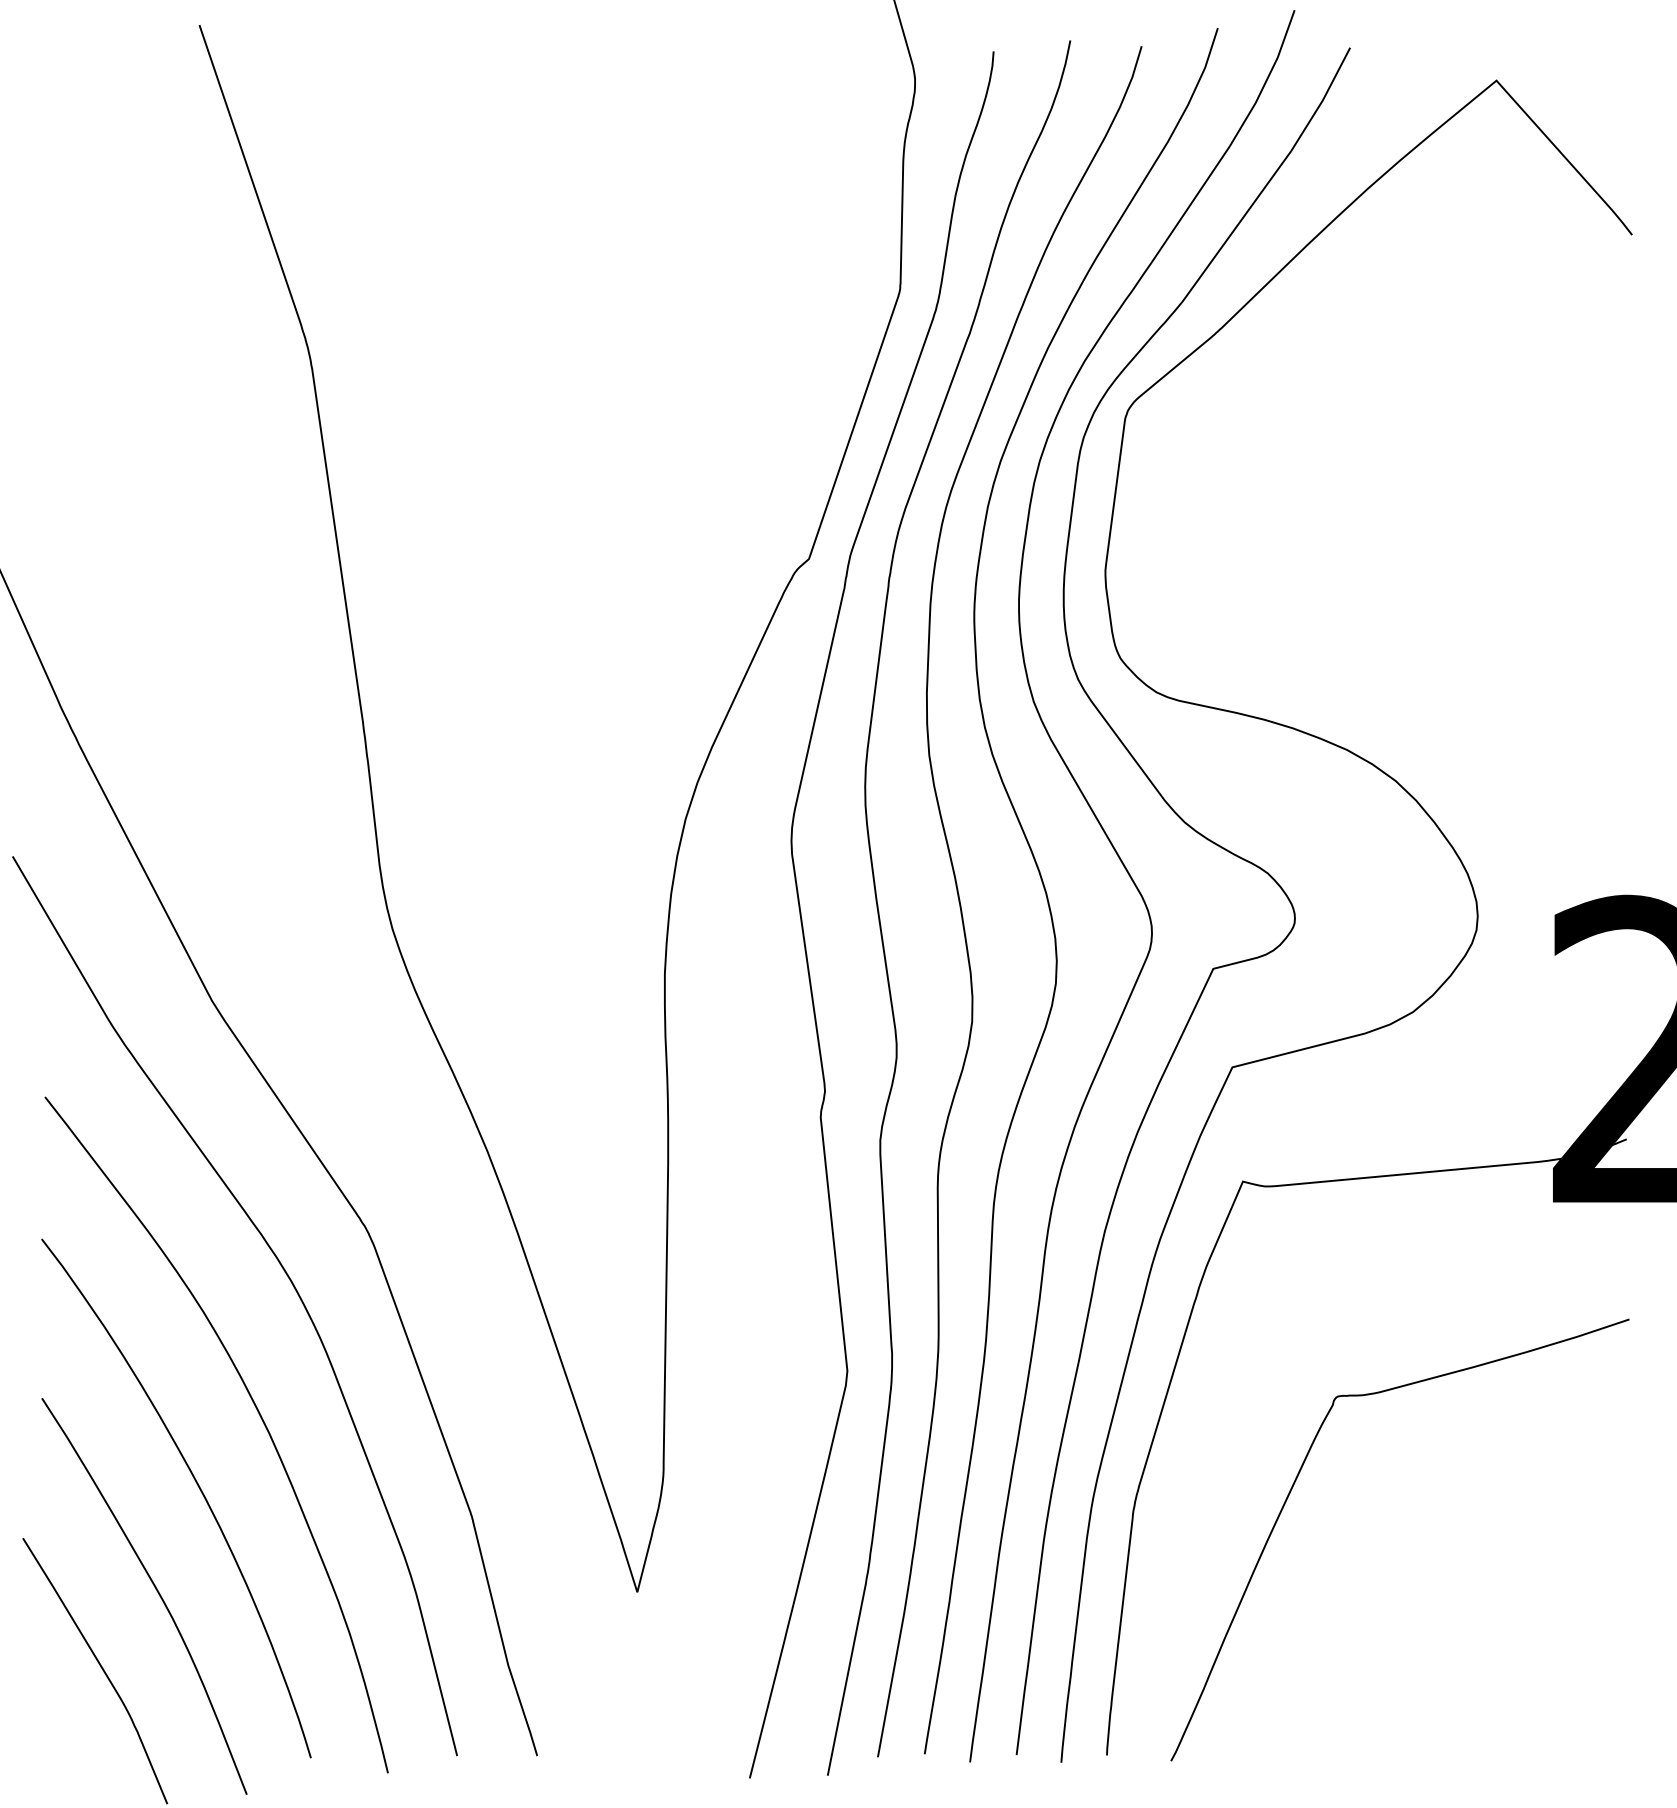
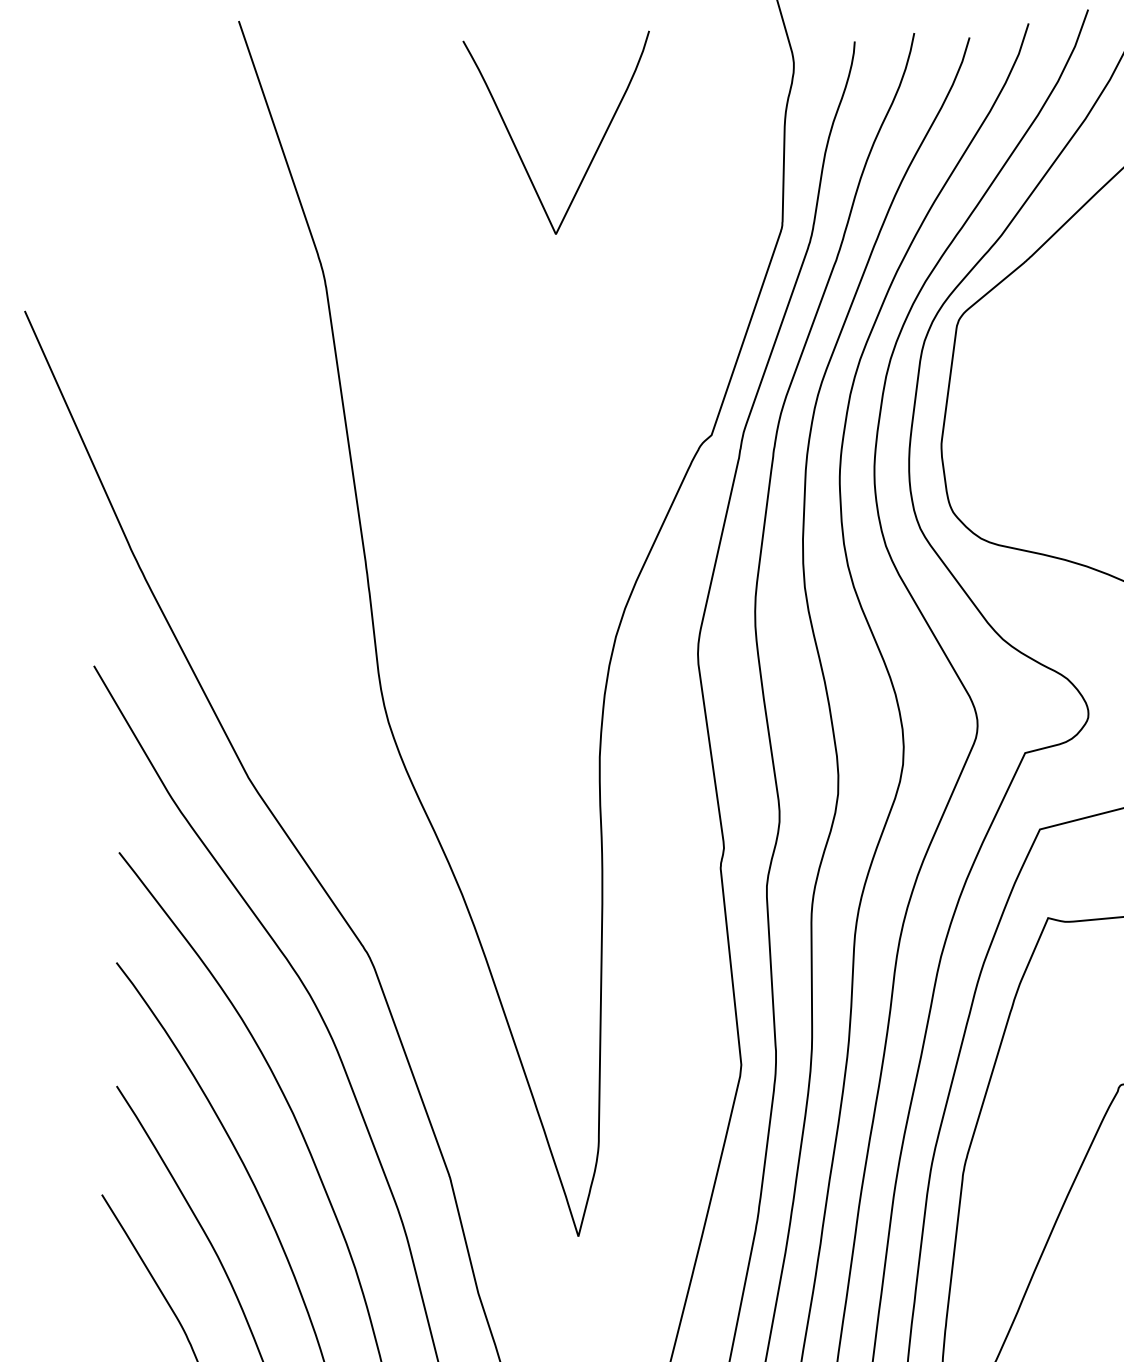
curve: (558, 189) -> (517, 148), added

